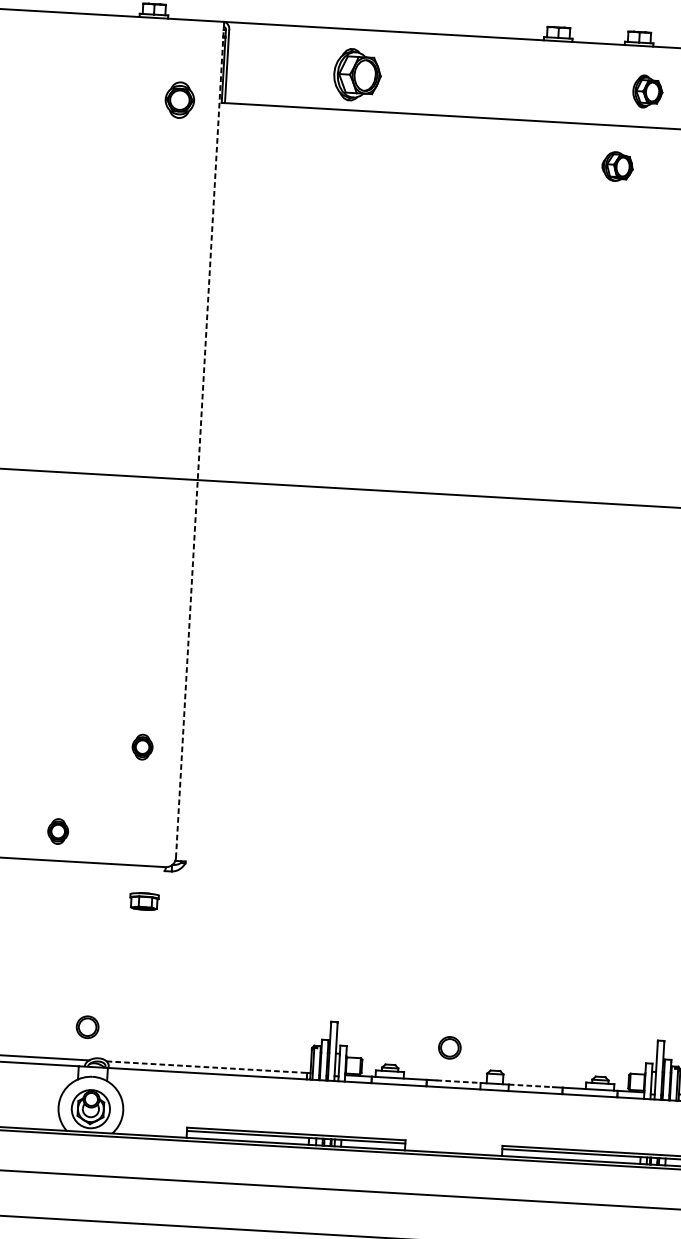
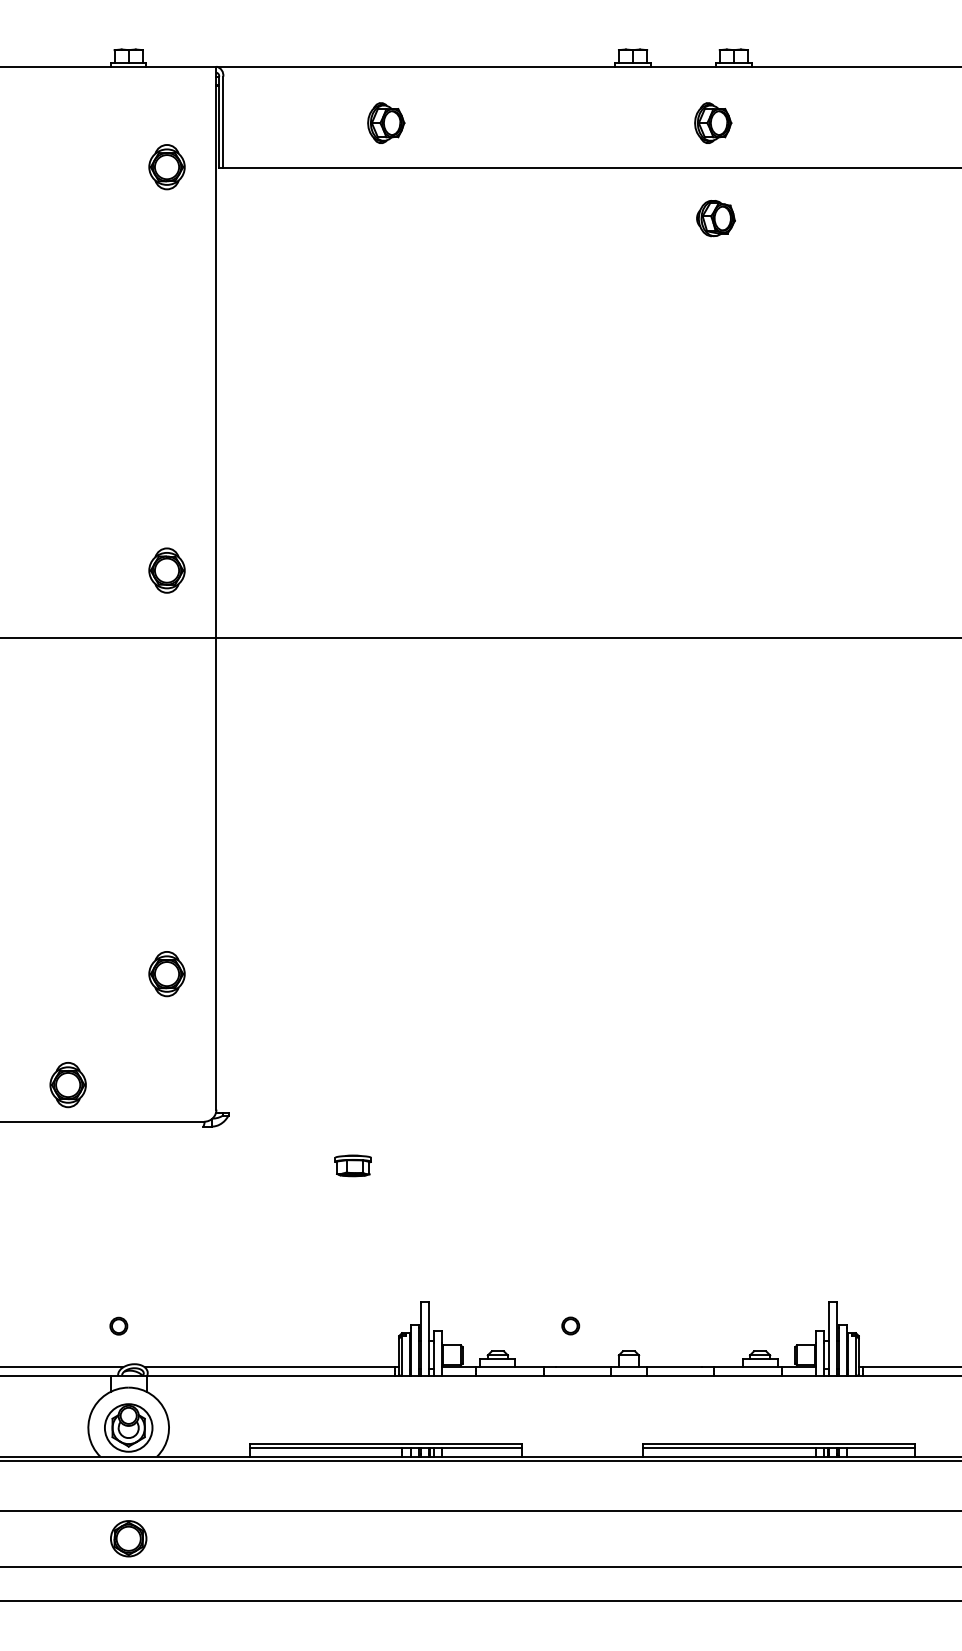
part: (357, 74) -> (386, 122), size x0.62
part: (648, 91) -> (713, 122), moved
part: (160, 423) -> (166, 570), added
line: (199, 443) -> (216, 592), dashed -> solid
part: (142, 747) -> (166, 974), size x1.43
part: (57, 831) -> (67, 1085), size x1.43
part: (143, 901) -> (352, 1165), moved
part: (87, 1026) -> (118, 1325), size x0.62
part: (449, 1047) -> (570, 1325), size x0.62
line: (207, 1067) -> (270, 1367), dashed -> solid
line: (458, 1081) -> (583, 1367), dashed -> solid
line: (531, 1085) -> (674, 1367), dashed -> solid
part: (85, 1197) -> (128, 1538), added

